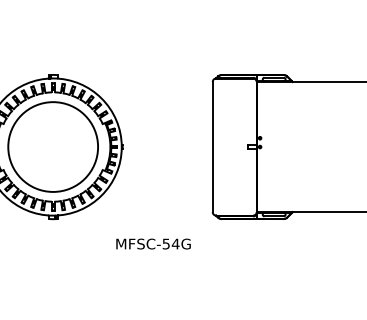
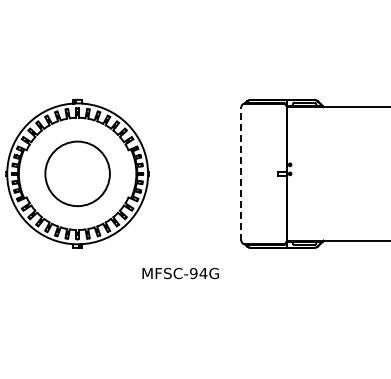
circle: (53, 146) -> (77, 173), size x0.7
line: (212, 146) -> (241, 173), solid -> dashed
text: (166, 244) -> (193, 273), MFSC-54G -> MFSC-94G

